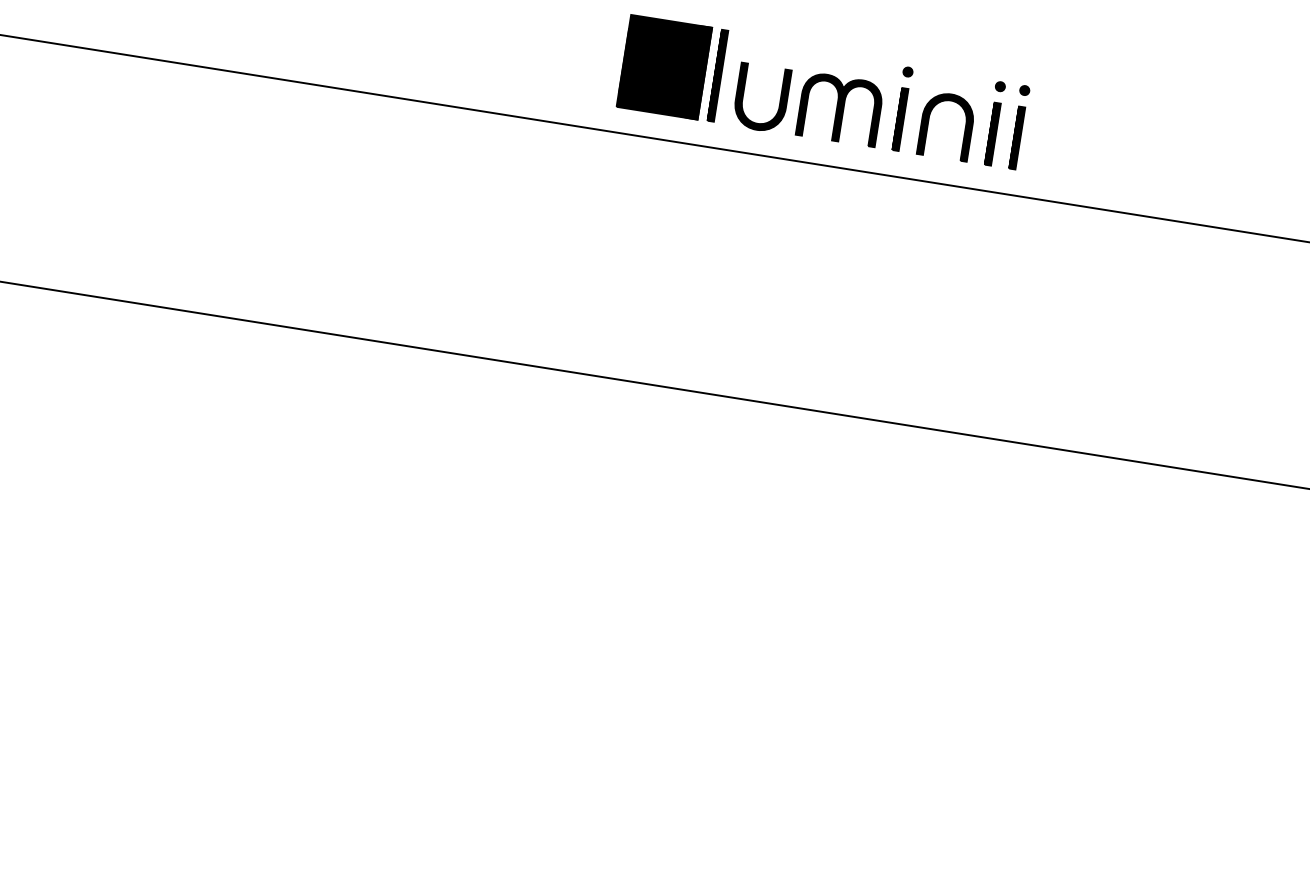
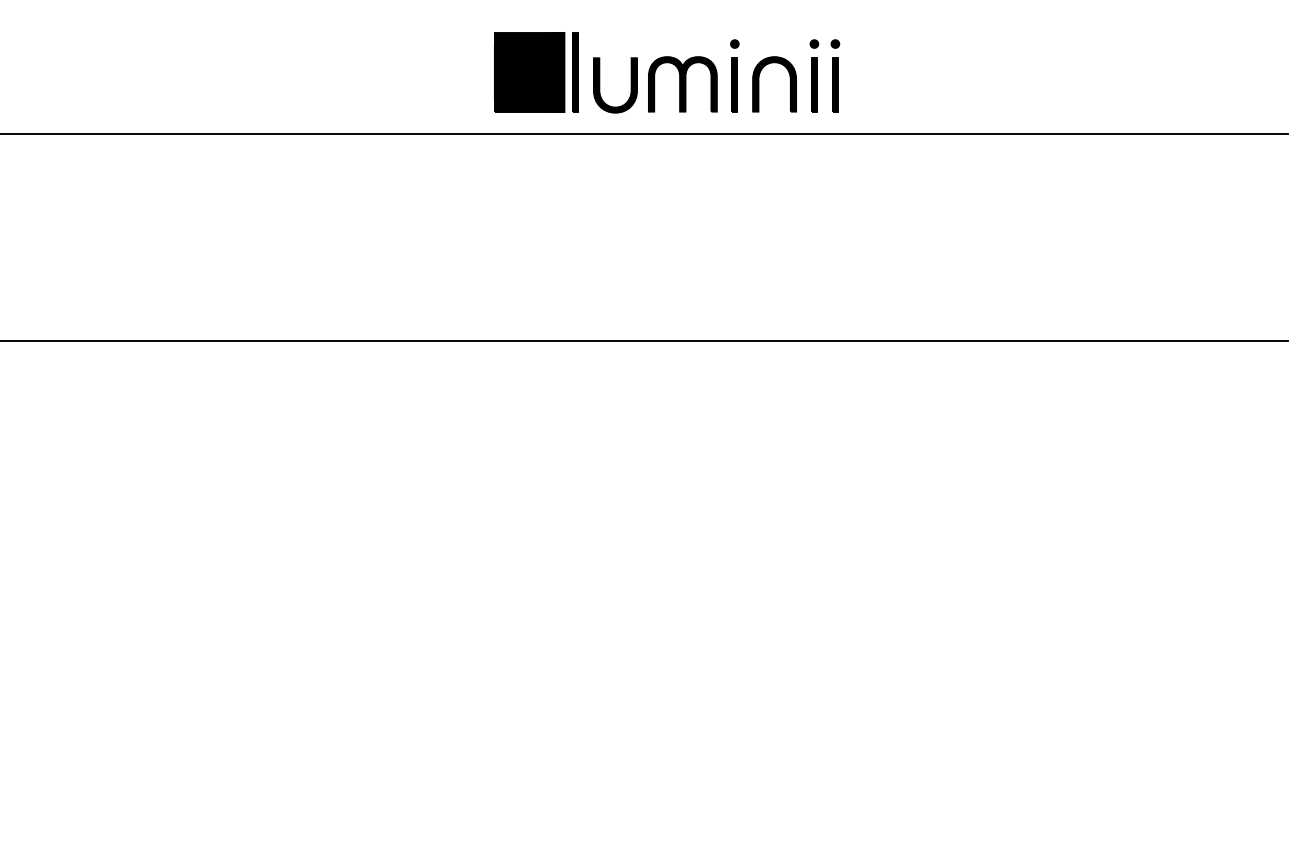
part: (826, 82) -> (667, 63), moved

